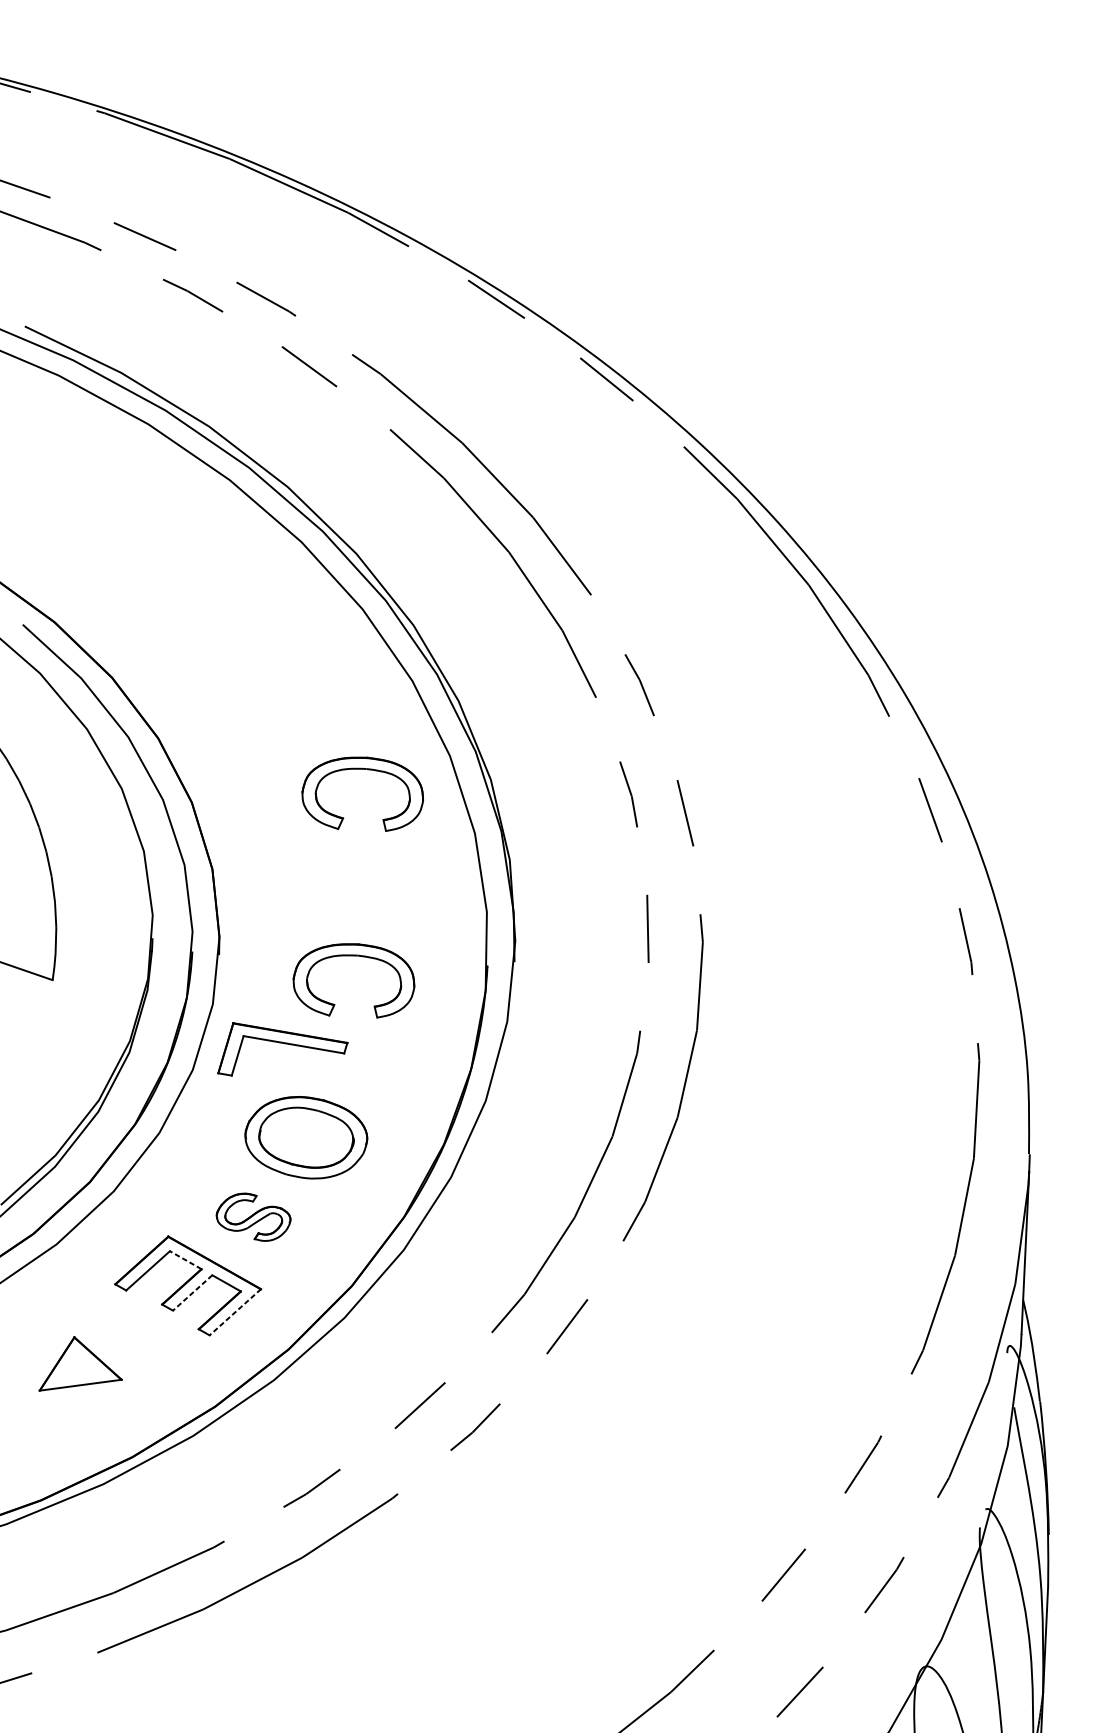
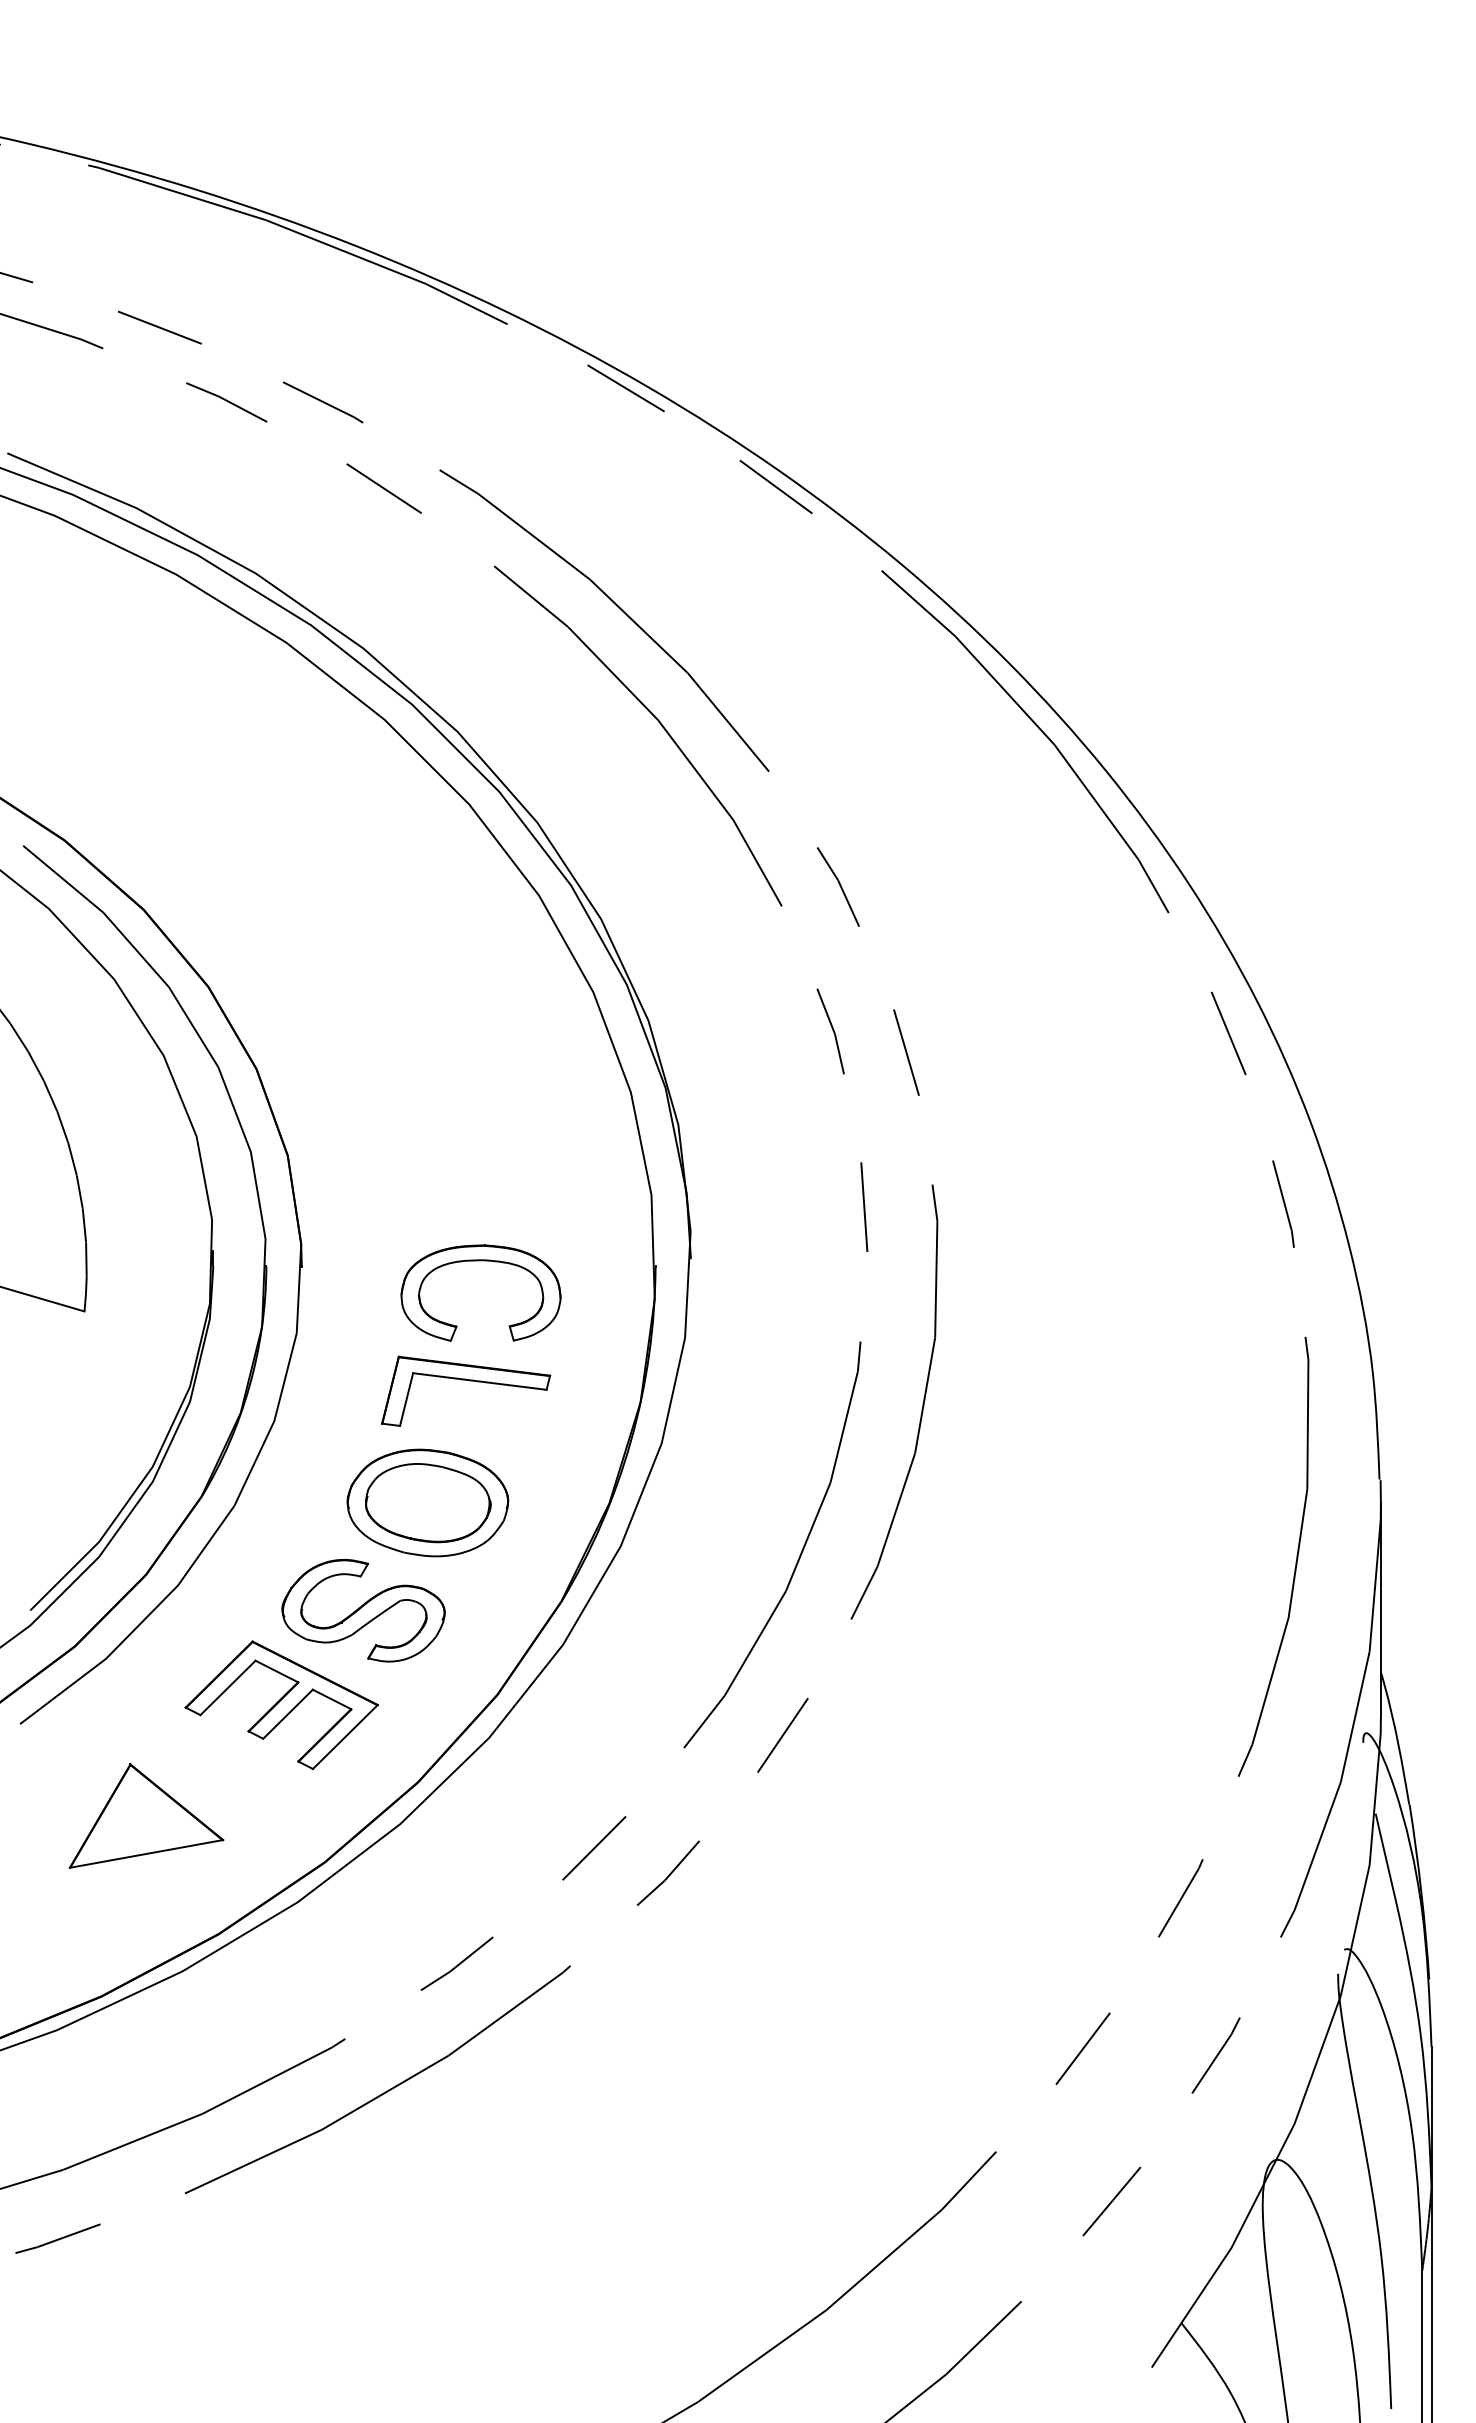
part: (363, 769) -> (480, 1015), removed
part: (286, 1044) -> (469, 1381), moved
part: (253, 1216) -> (363, 1610), size x1.67
line: (185, 1260) -> (276, 1671), dashed -> solid
line: (192, 1293) -> (288, 1714), dashed -> solid
line: (235, 1311) -> (345, 1736), dashed -> solid
part: (81, 1364) -> (146, 1815), size x1.43

